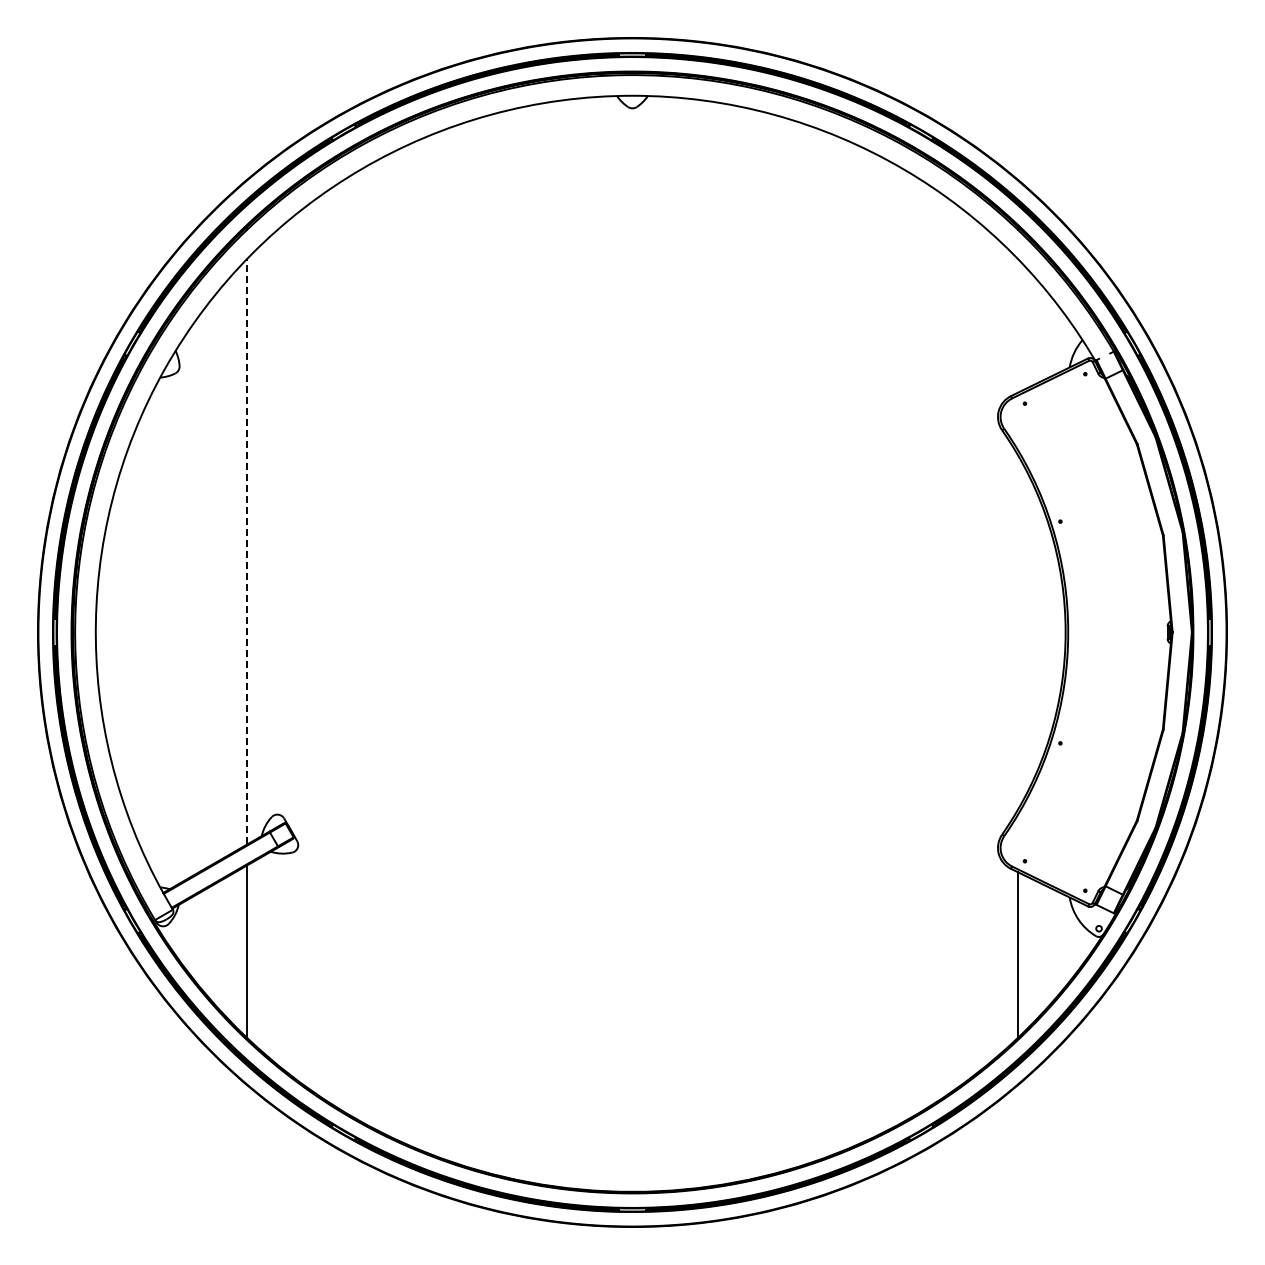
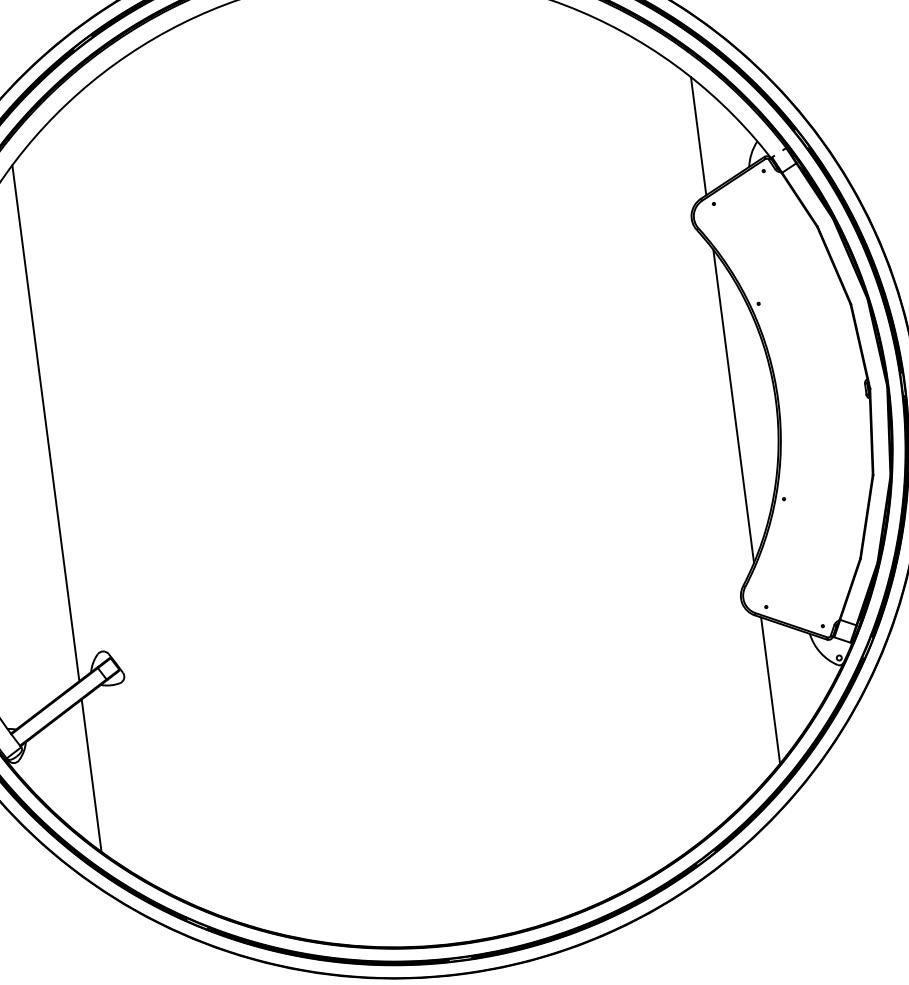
line: (1017, 325) -> (698, 135), added
line: (247, 551) -> (45, 423), dashed -> solid
line: (1017, 632) -> (733, 406), added

